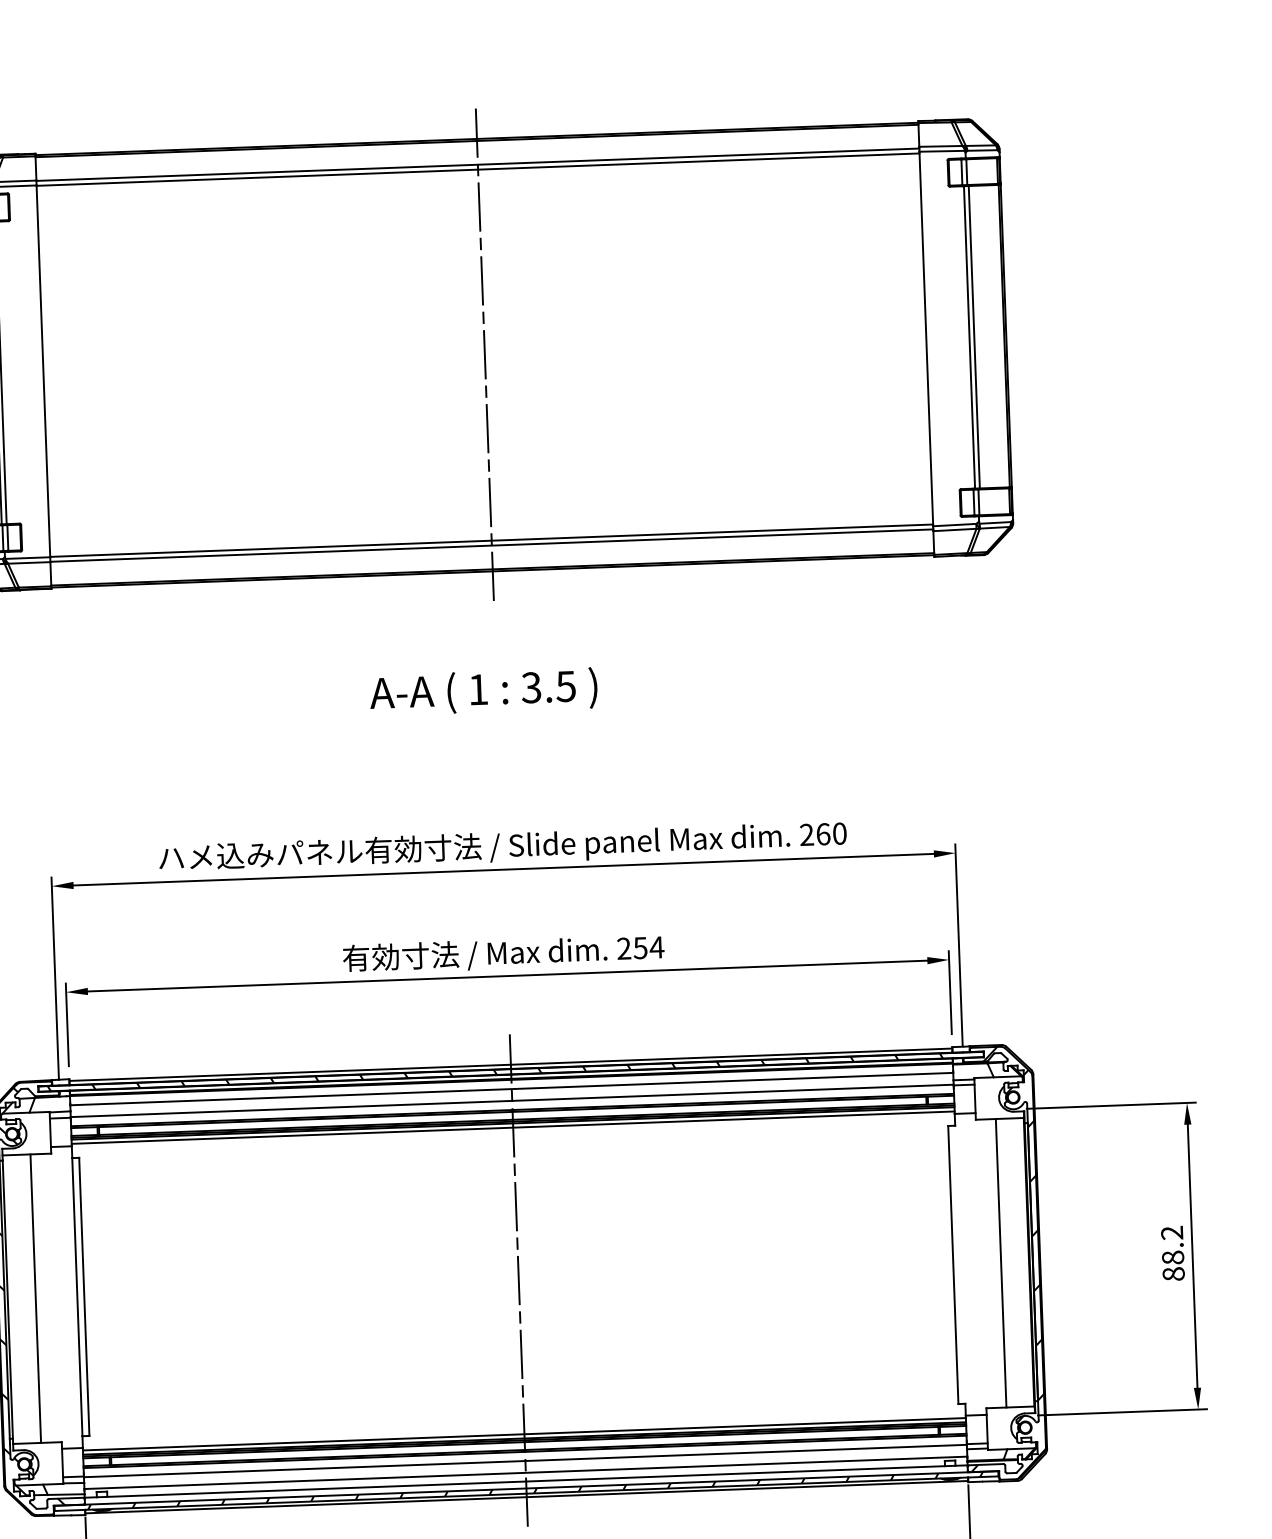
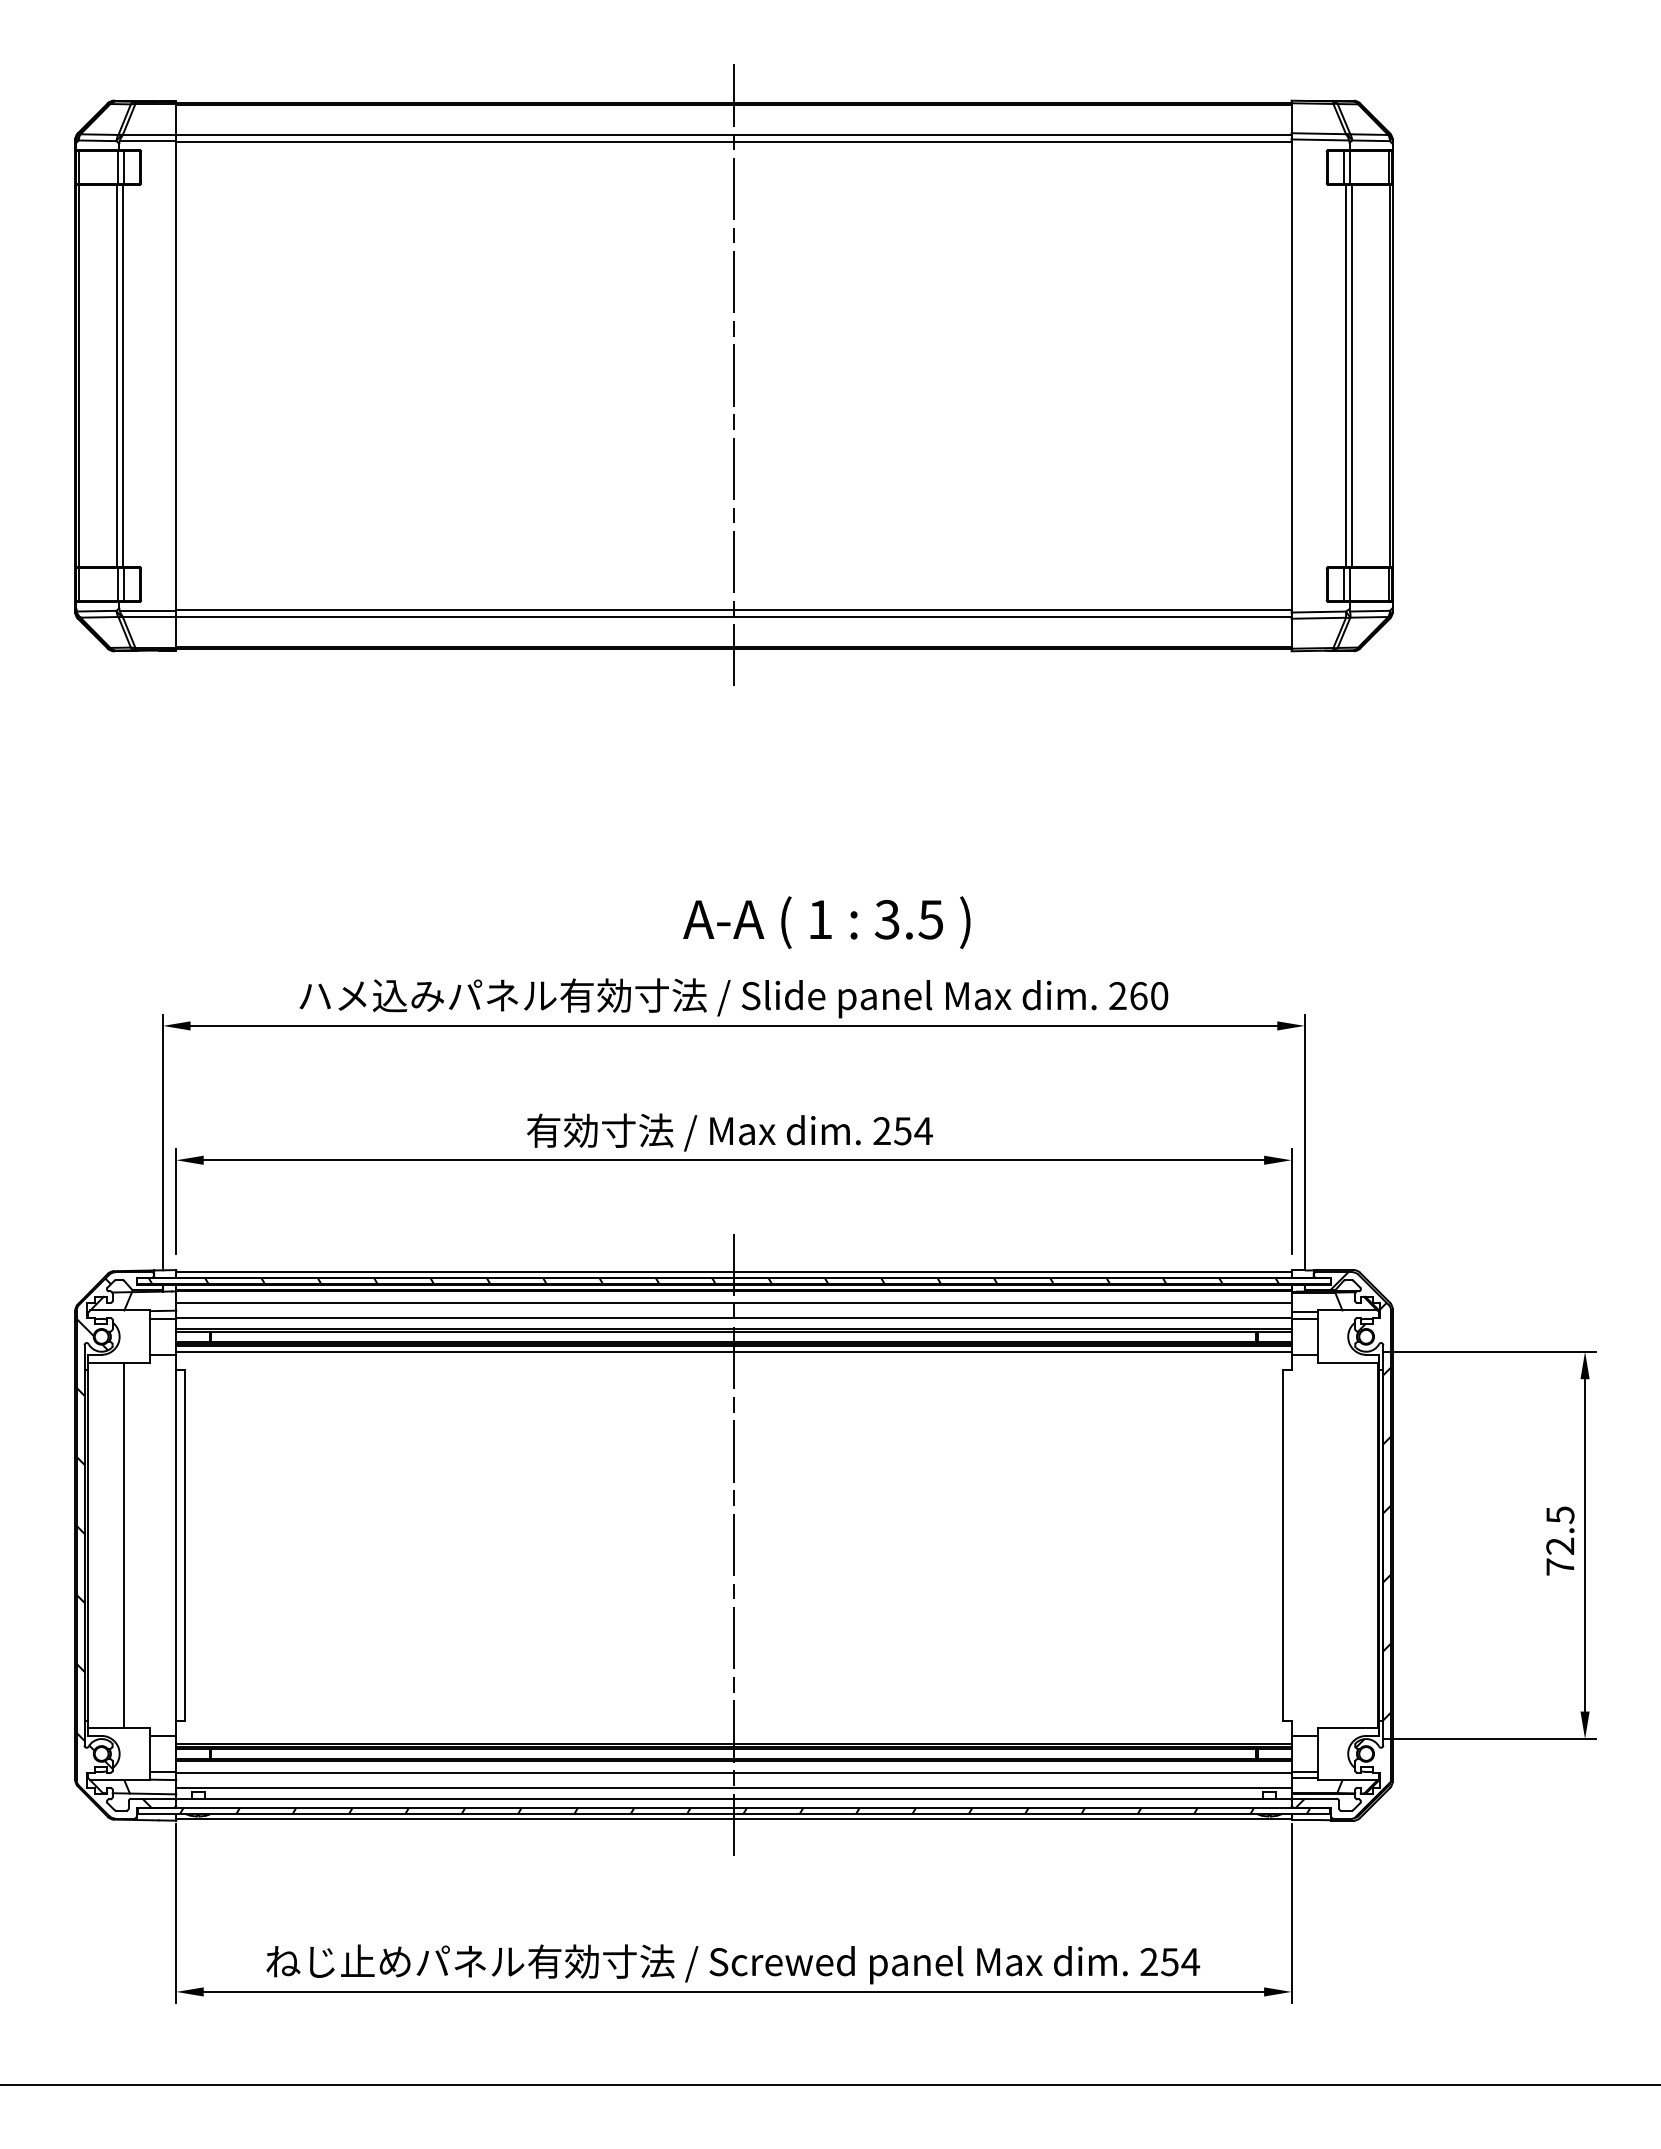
text: (483, 691) -> (826, 922), moved
text: (1173, 1253) -> (1560, 1540), 88.2 -> 72.5
line: (1001, 1263) -> (1343, 1545), removed
line: (524, 1434) -> (733, 1739), removed

